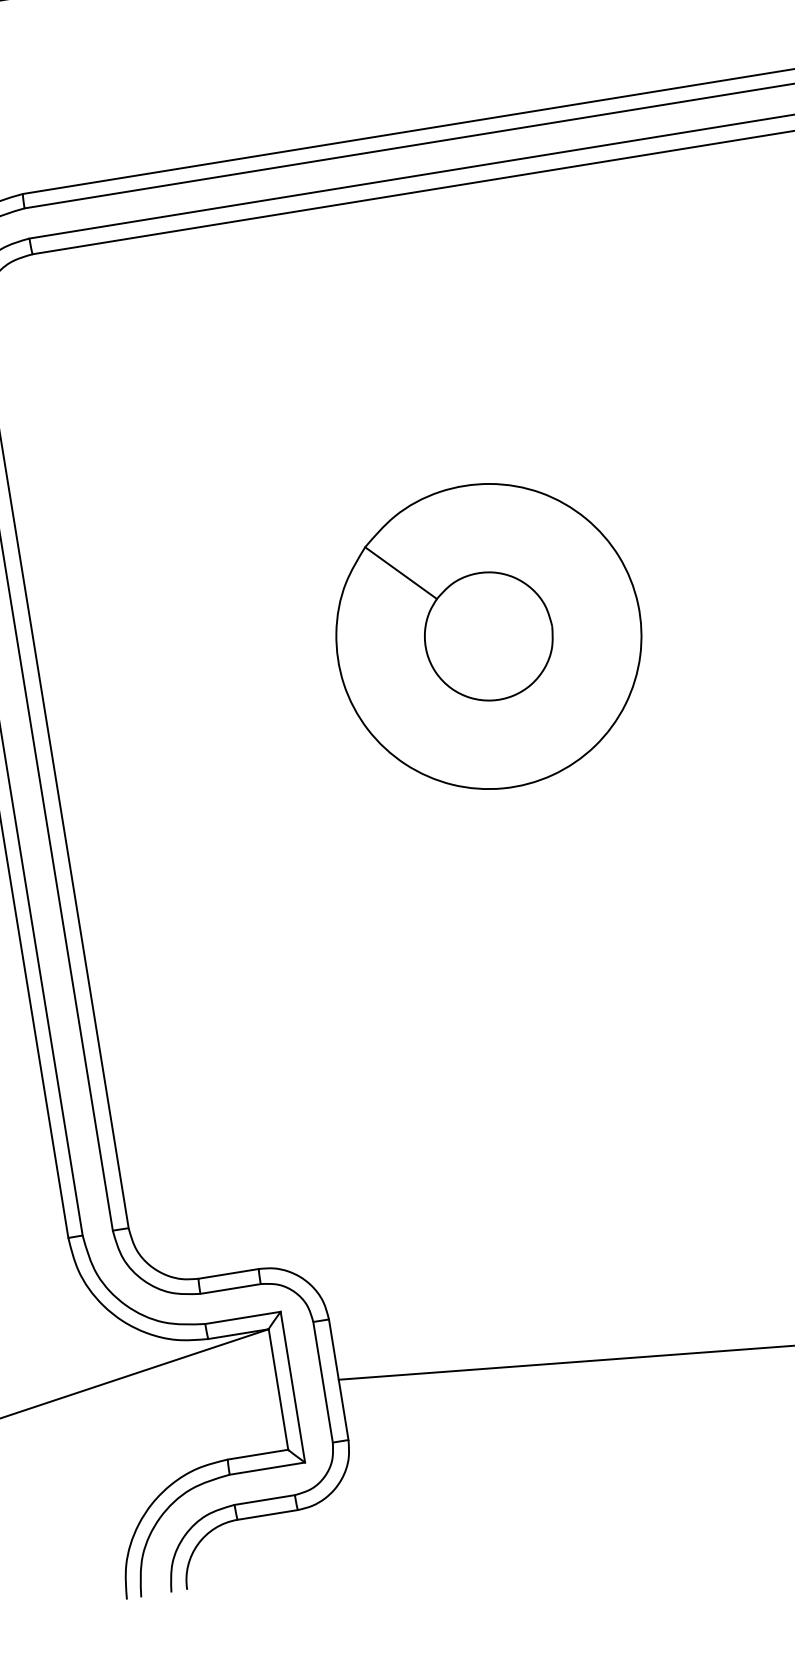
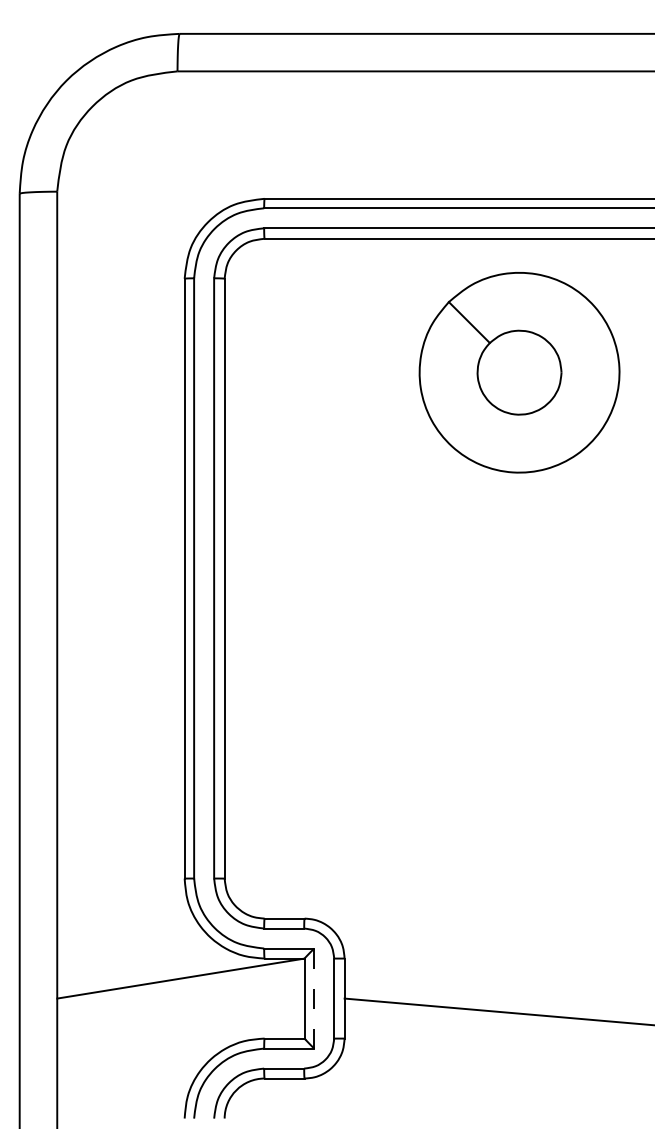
part: (488, 636) -> (519, 372), moved
line: (293, 1388) -> (314, 999), solid -> dashed

